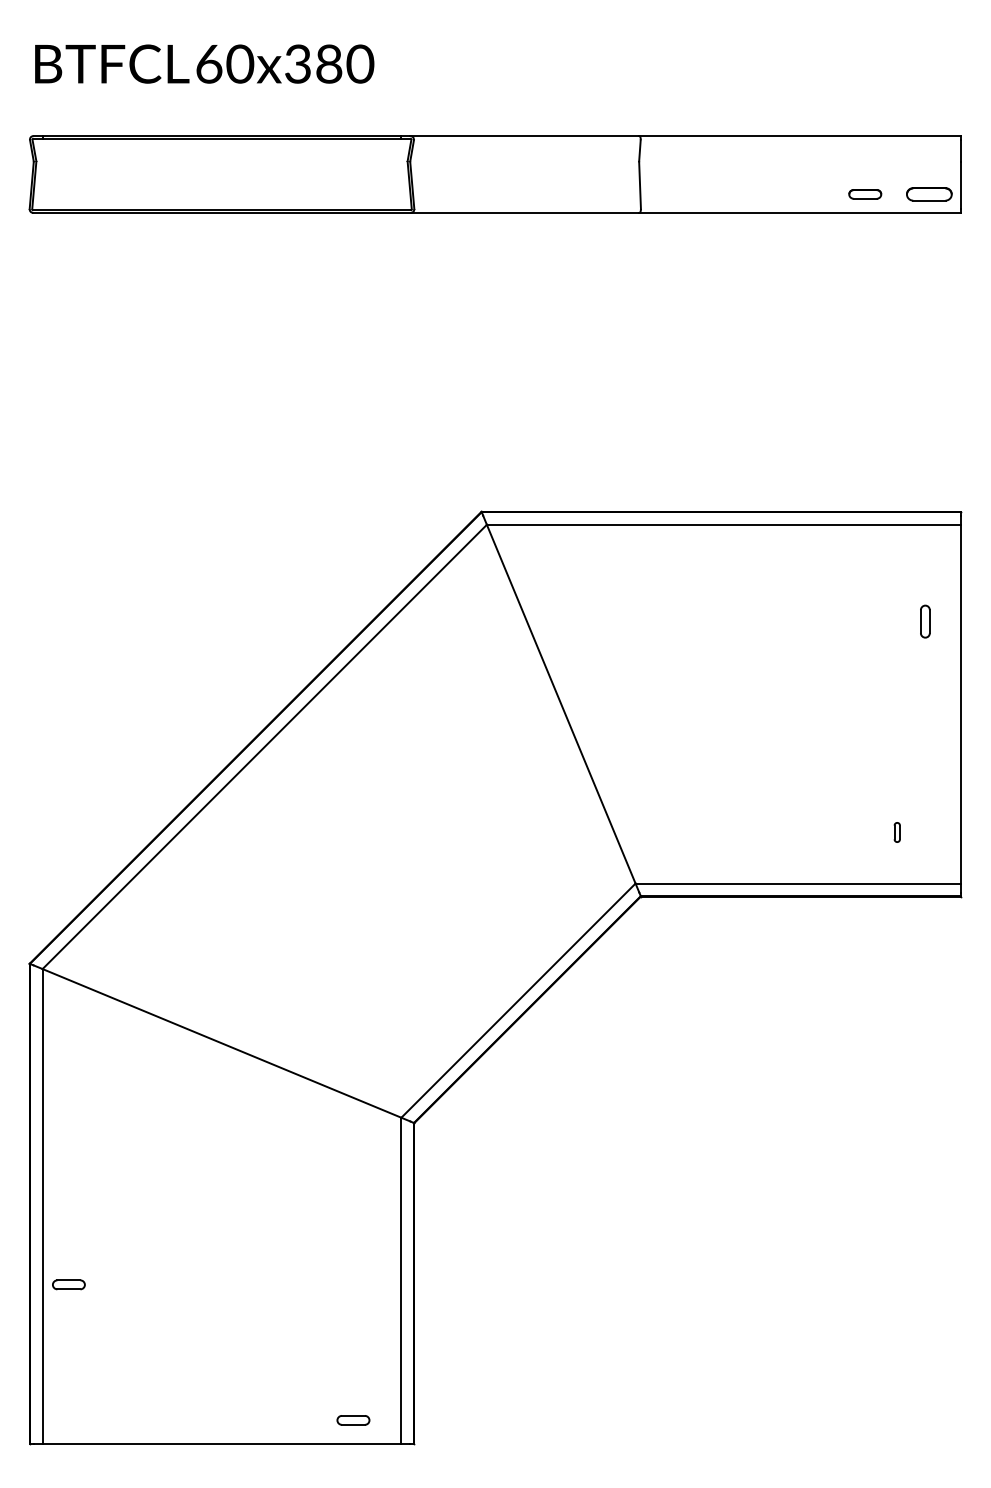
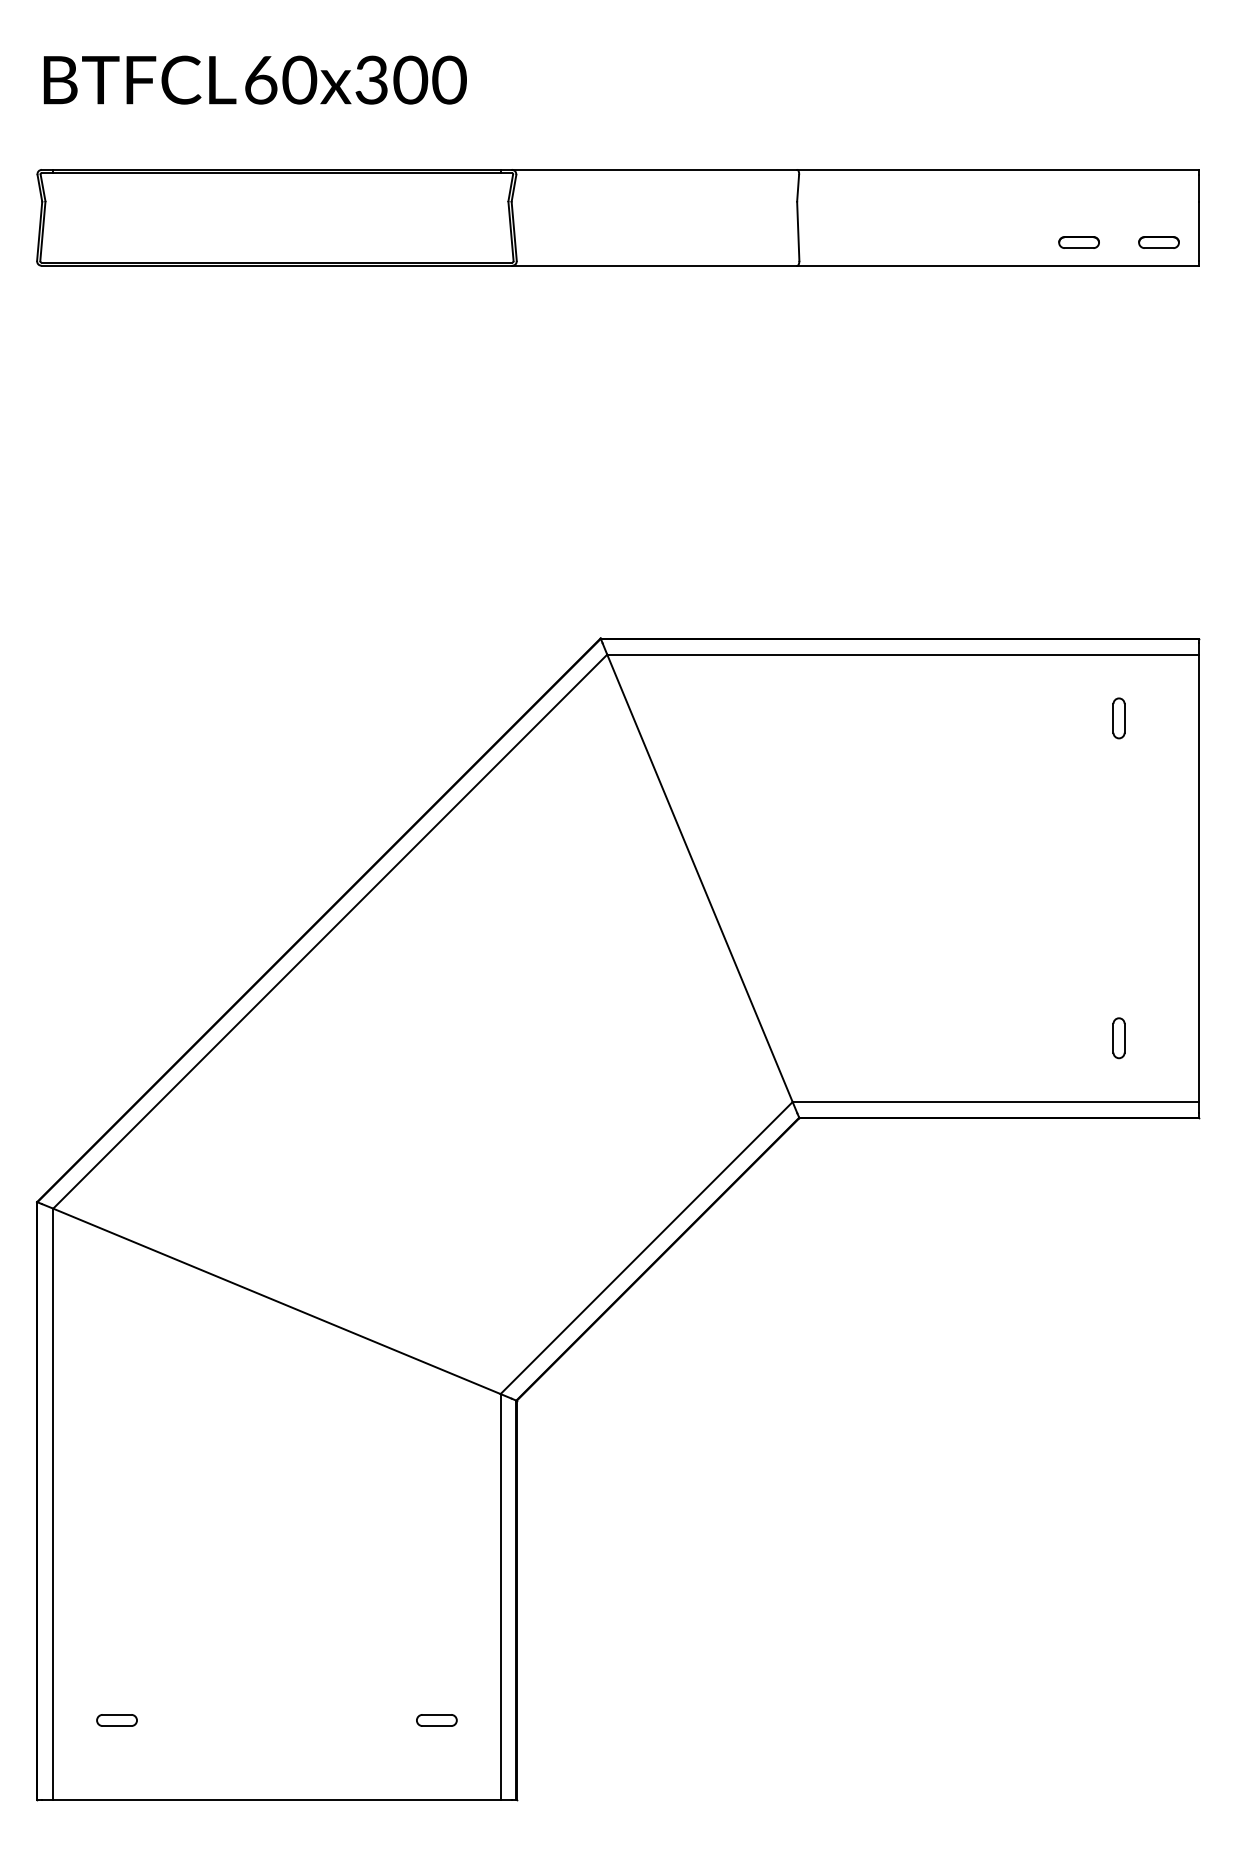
text: (329, 64) -> (410, 80), 60x380 -> 60x300
part: (928, 194) -> (1158, 242), size x0.71
part: (924, 621) -> (1118, 718), moved
part: (896, 832) -> (1118, 1038), size x1.67
part: (68, 1284) -> (116, 1720), moved
part: (353, 1420) -> (436, 1720), moved

